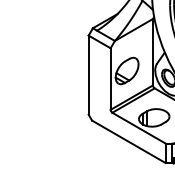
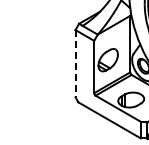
line: (88, 74) -> (75, 63), solid -> dashed

